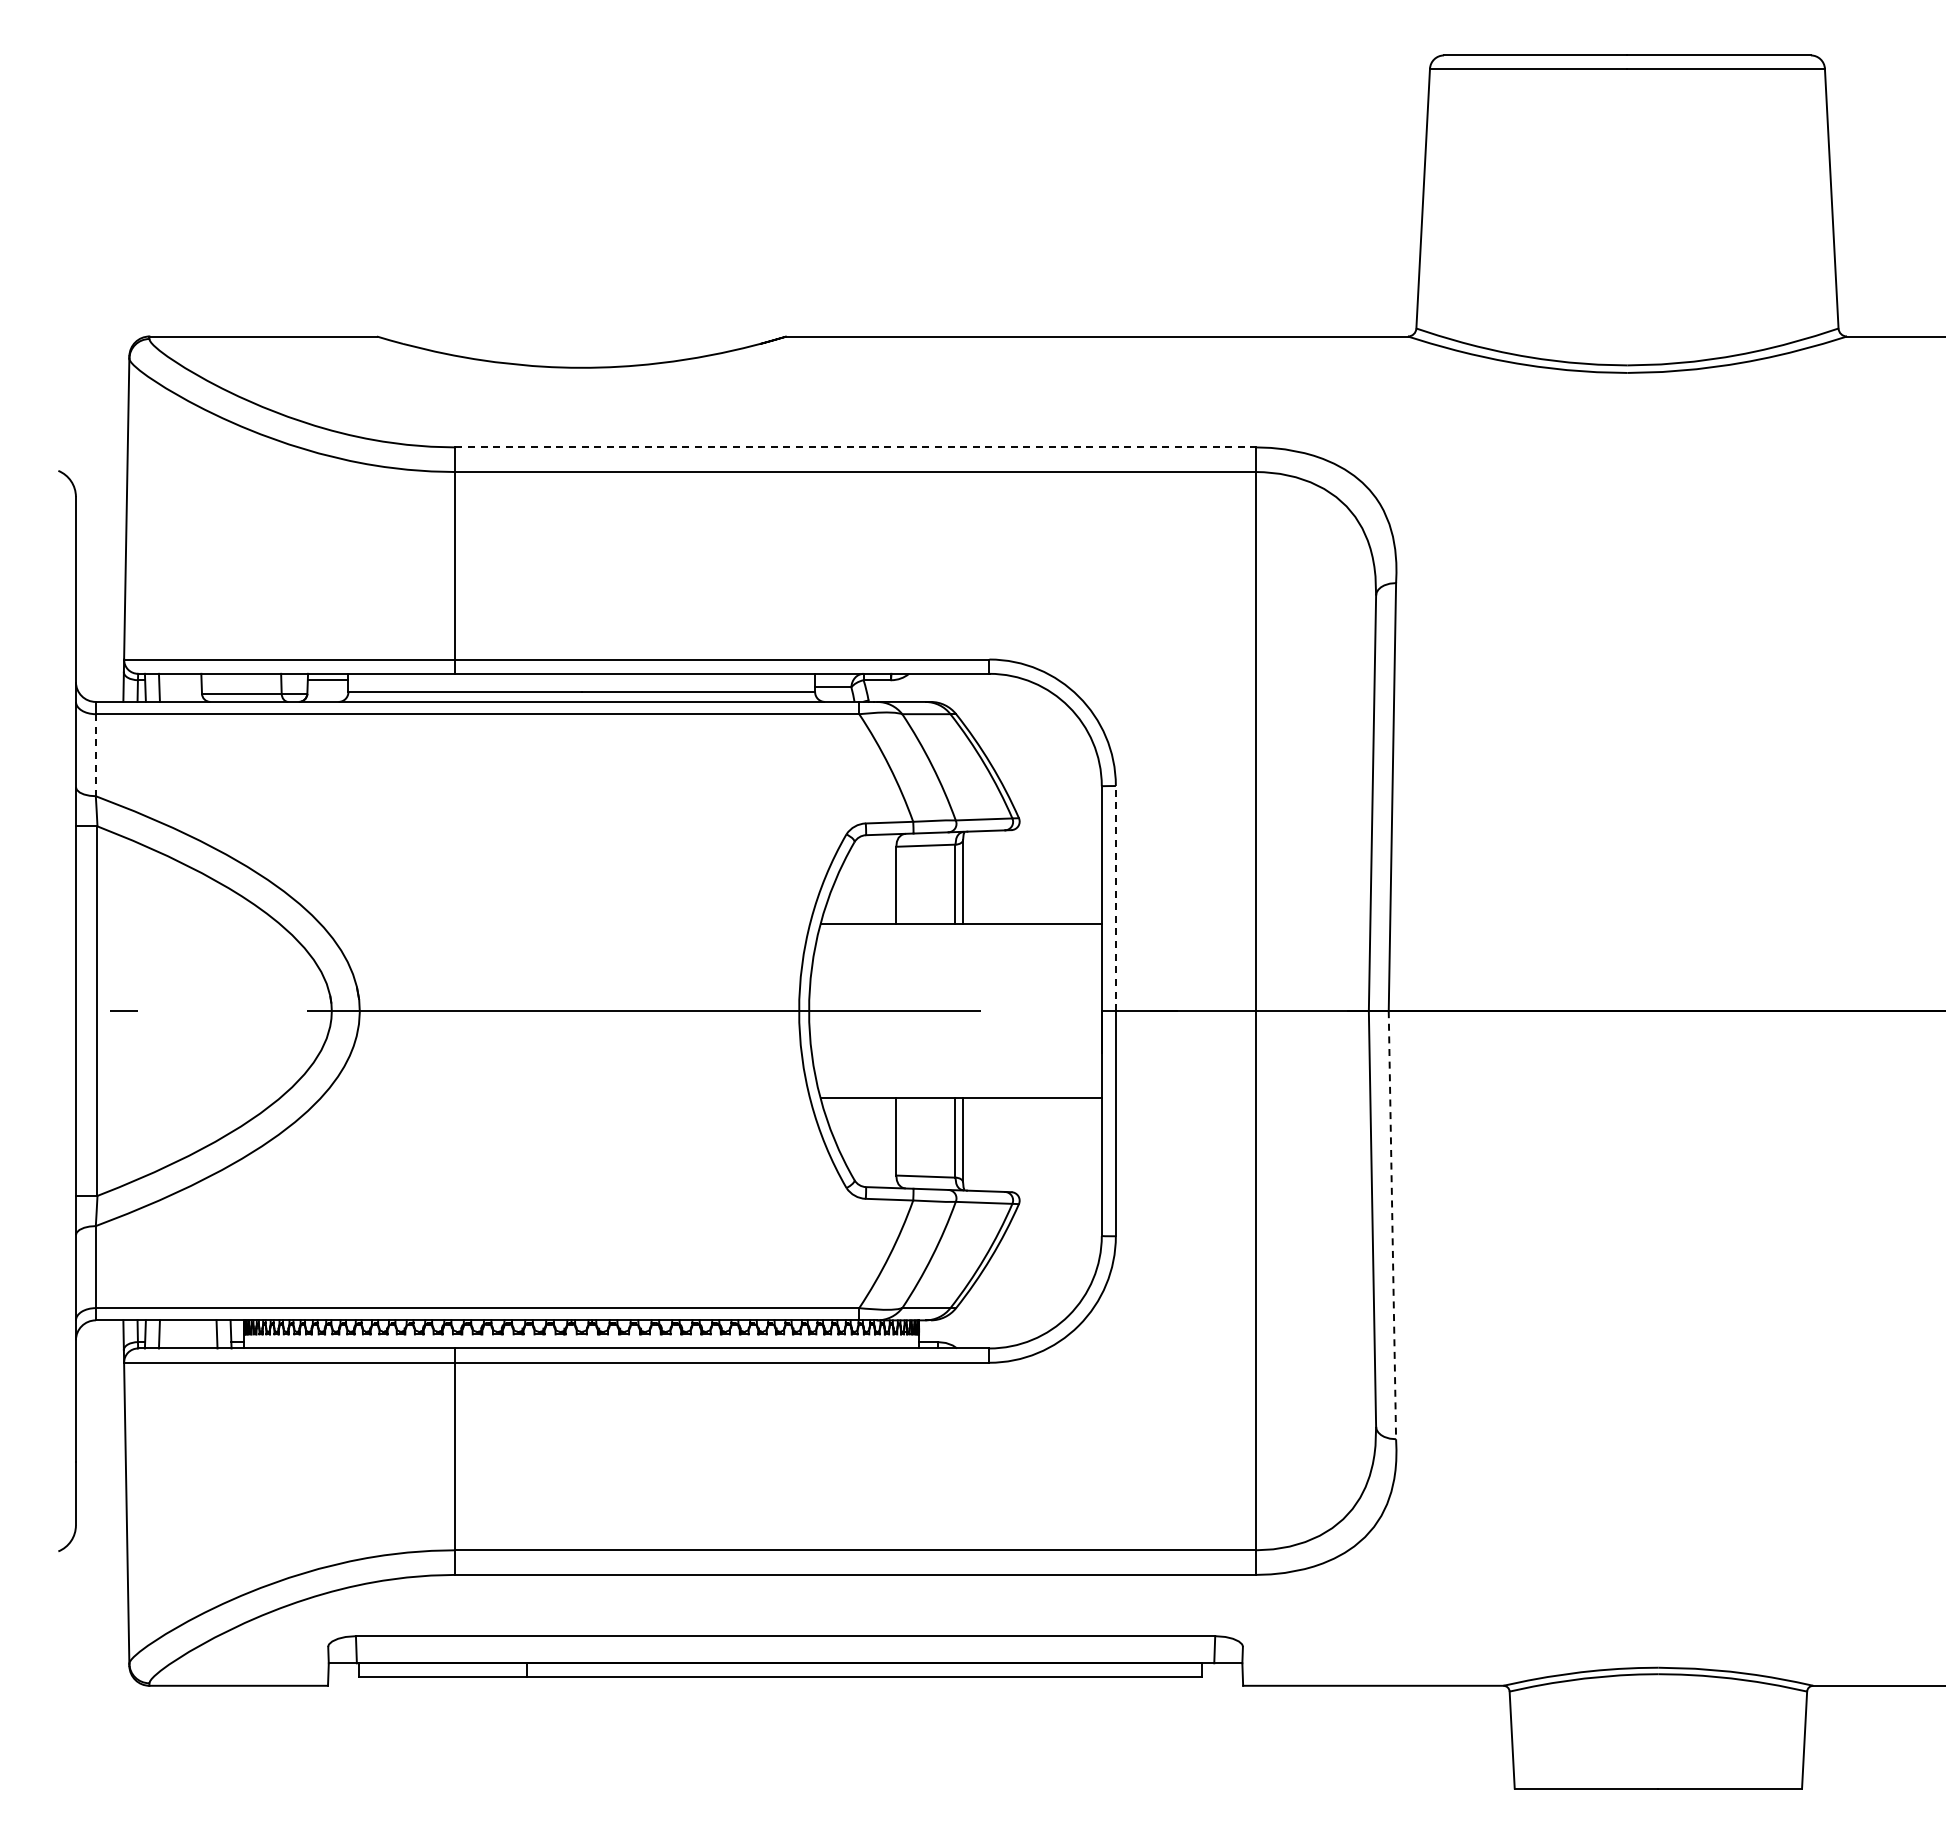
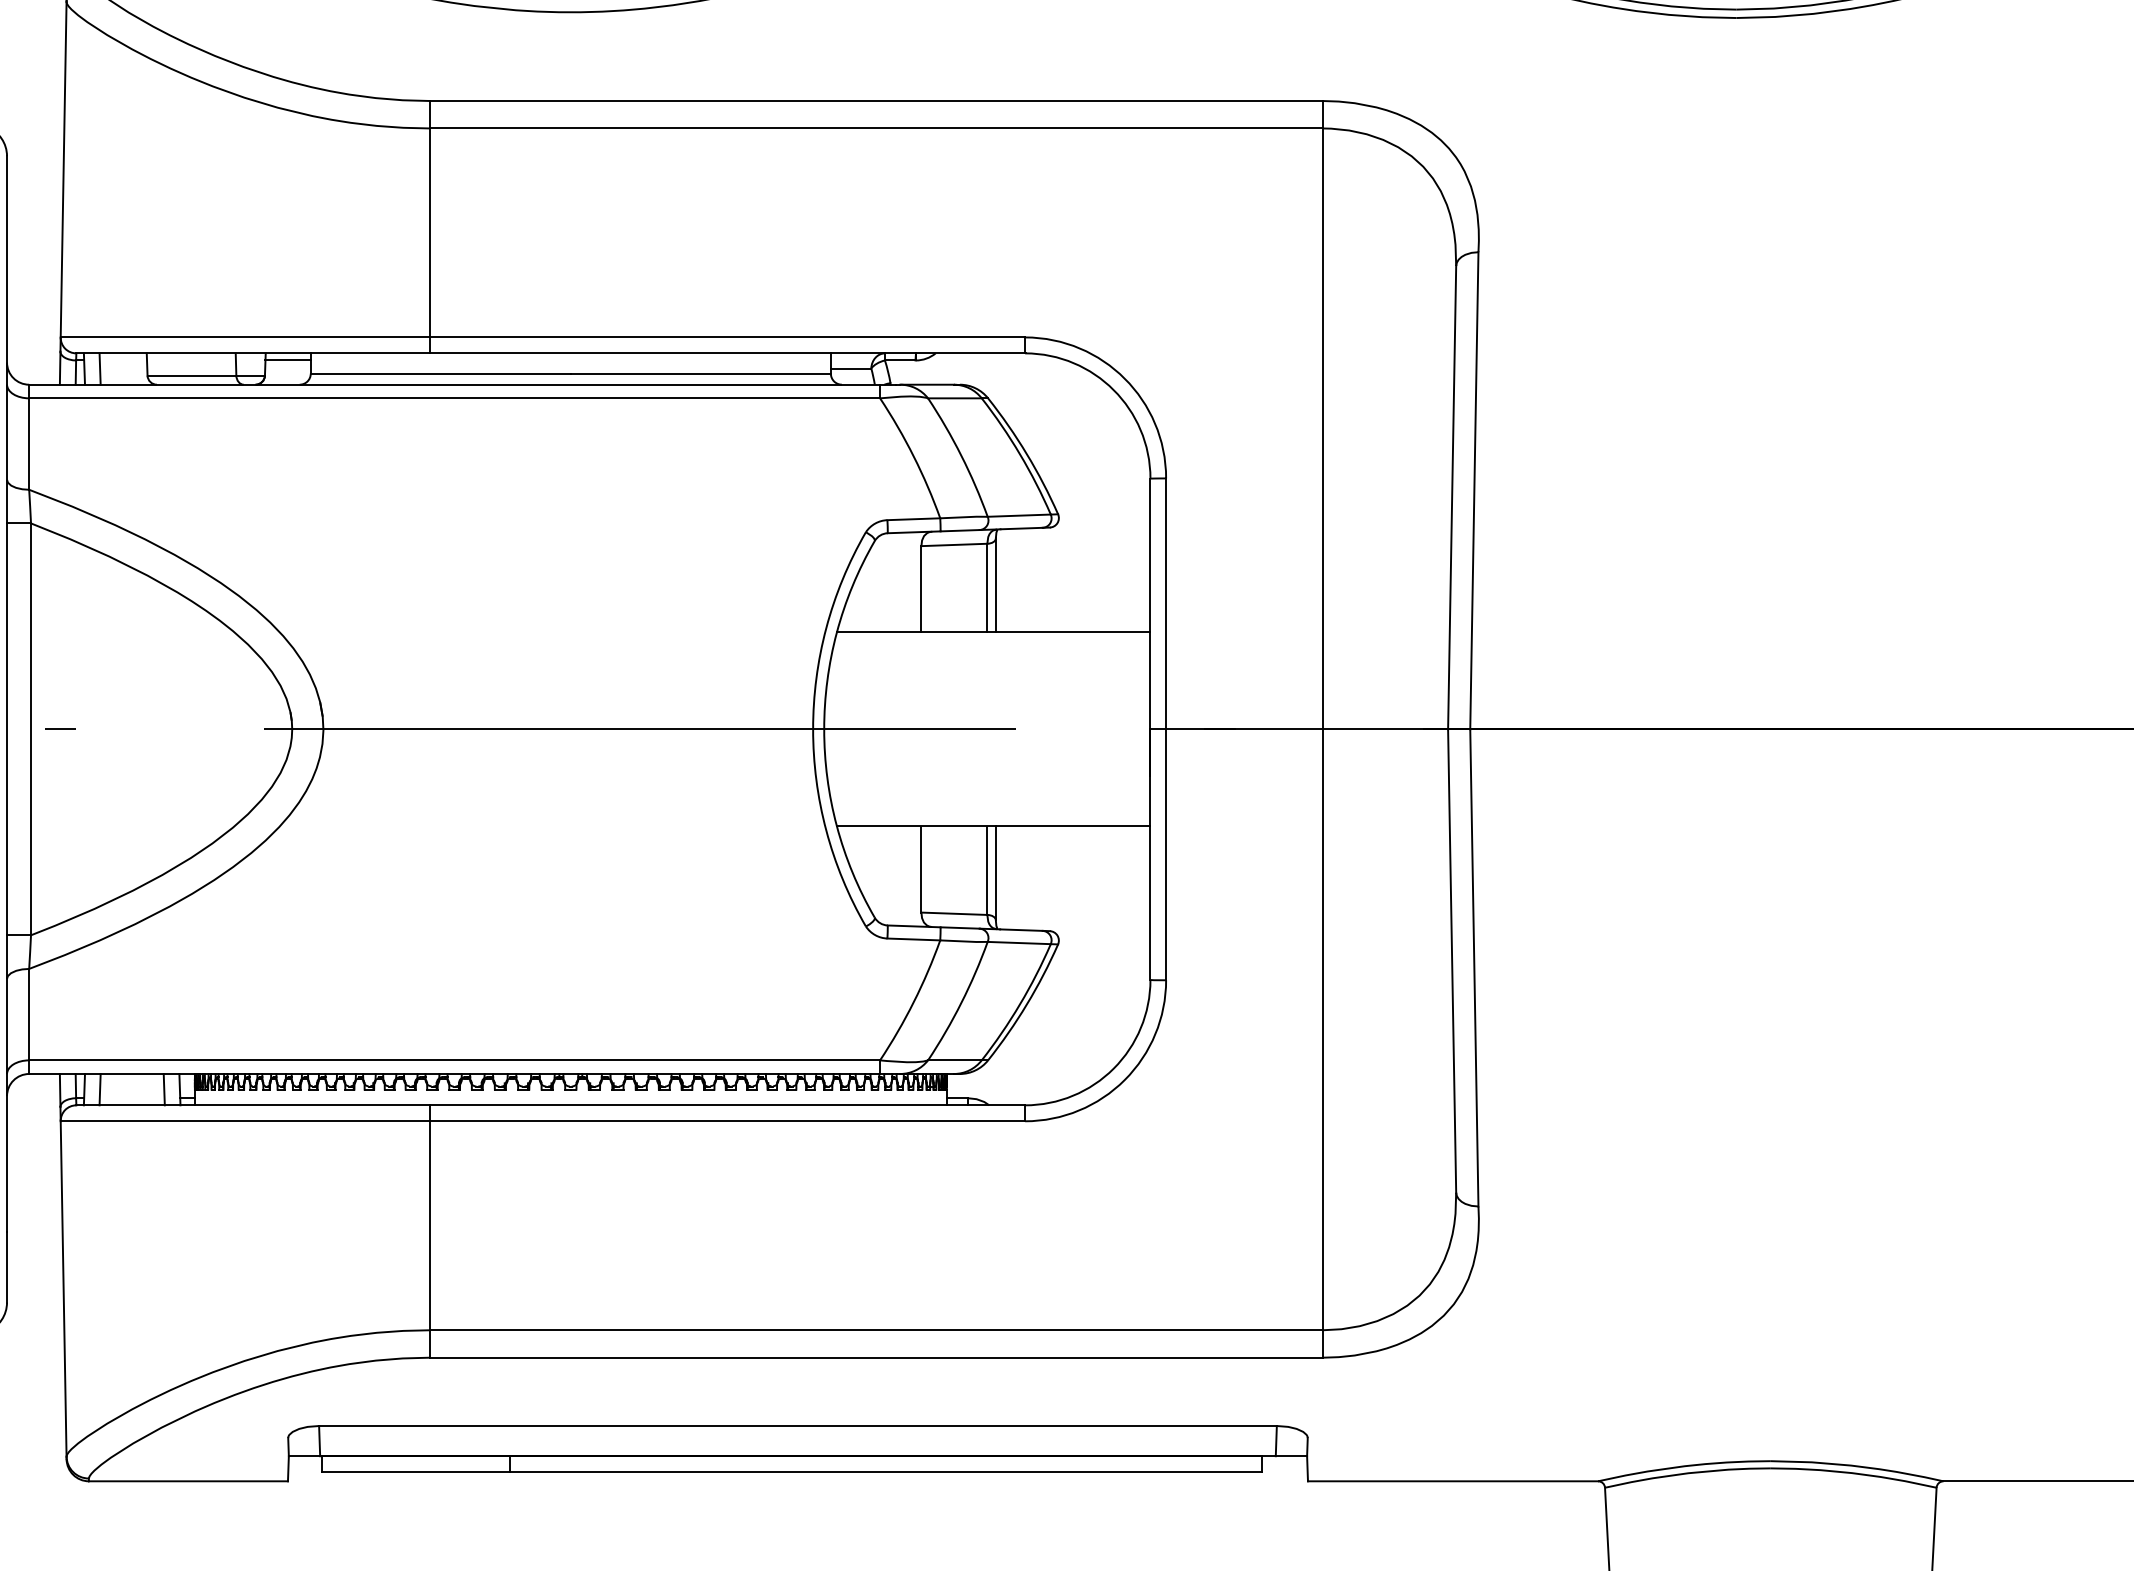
line: (855, 447) -> (875, 101), dashed -> solid
line: (95, 755) -> (28, 444), dashed -> solid
line: (1115, 898) -> (1165, 603), dashed -> solid
line: (1392, 1225) -> (1474, 968), dashed -> solid

